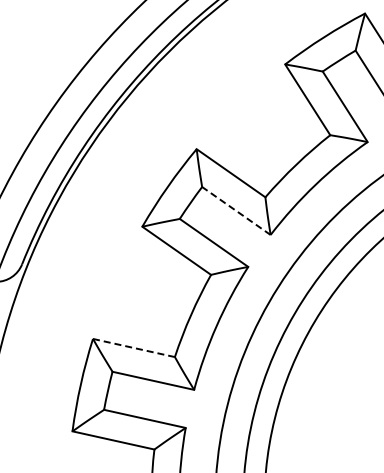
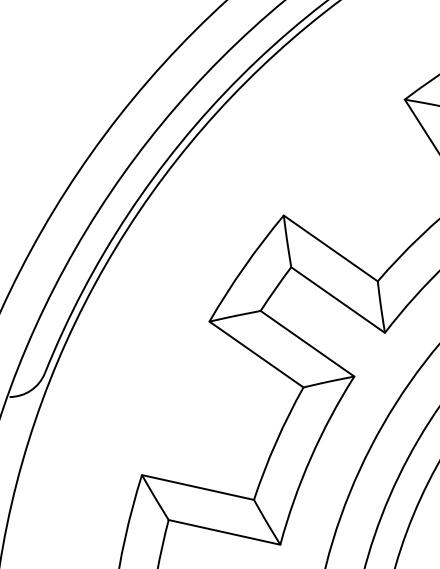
line: (236, 211) -> (338, 300), dashed -> solid
line: (133, 348) -> (197, 488), dashed -> solid

